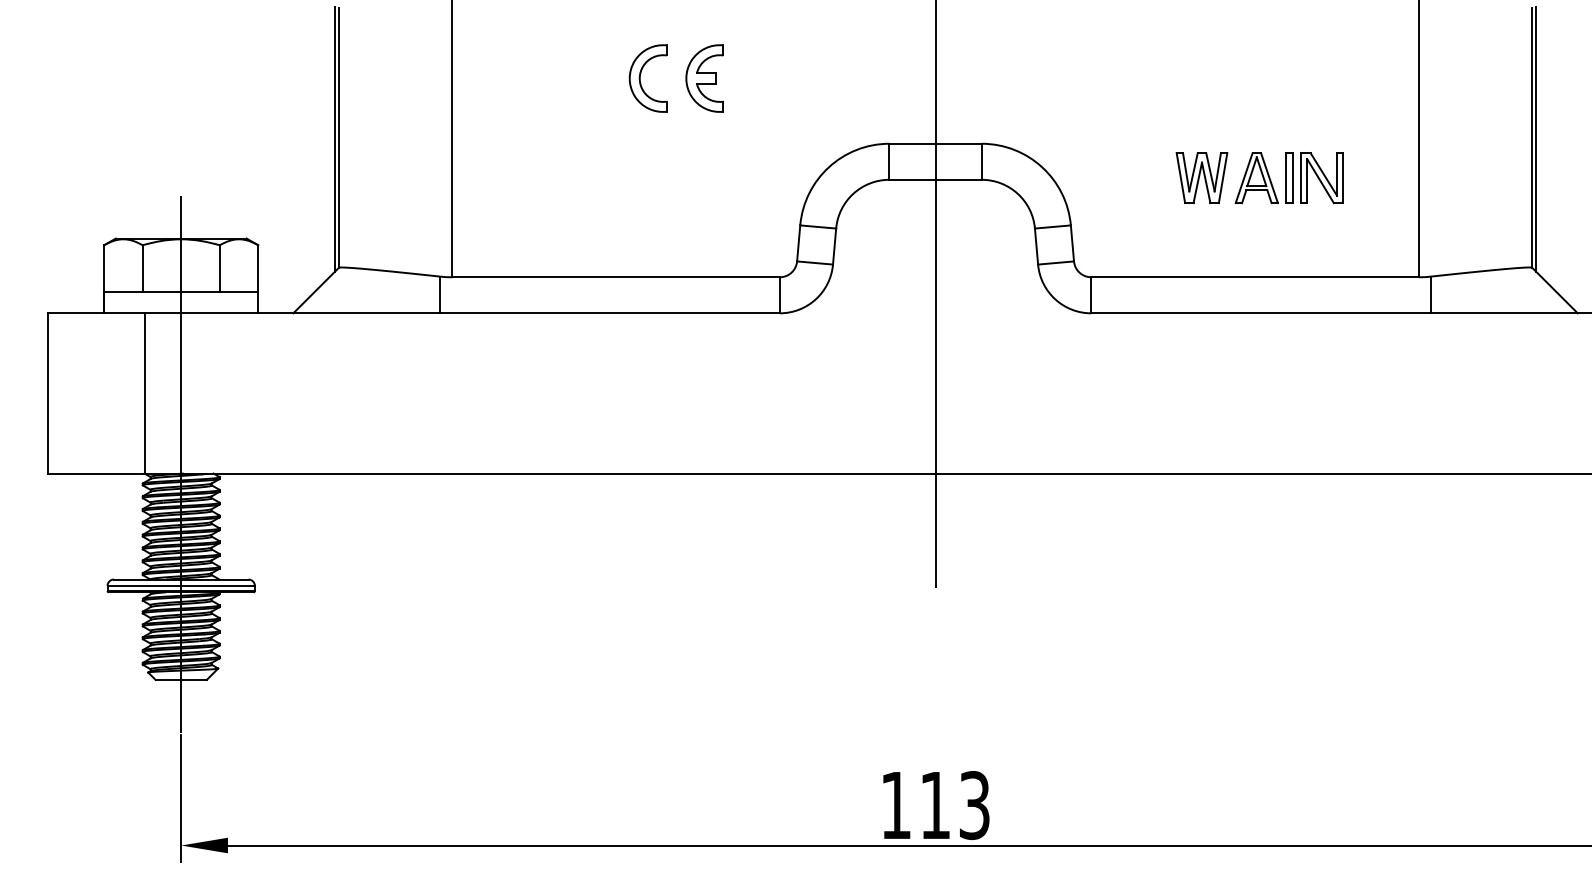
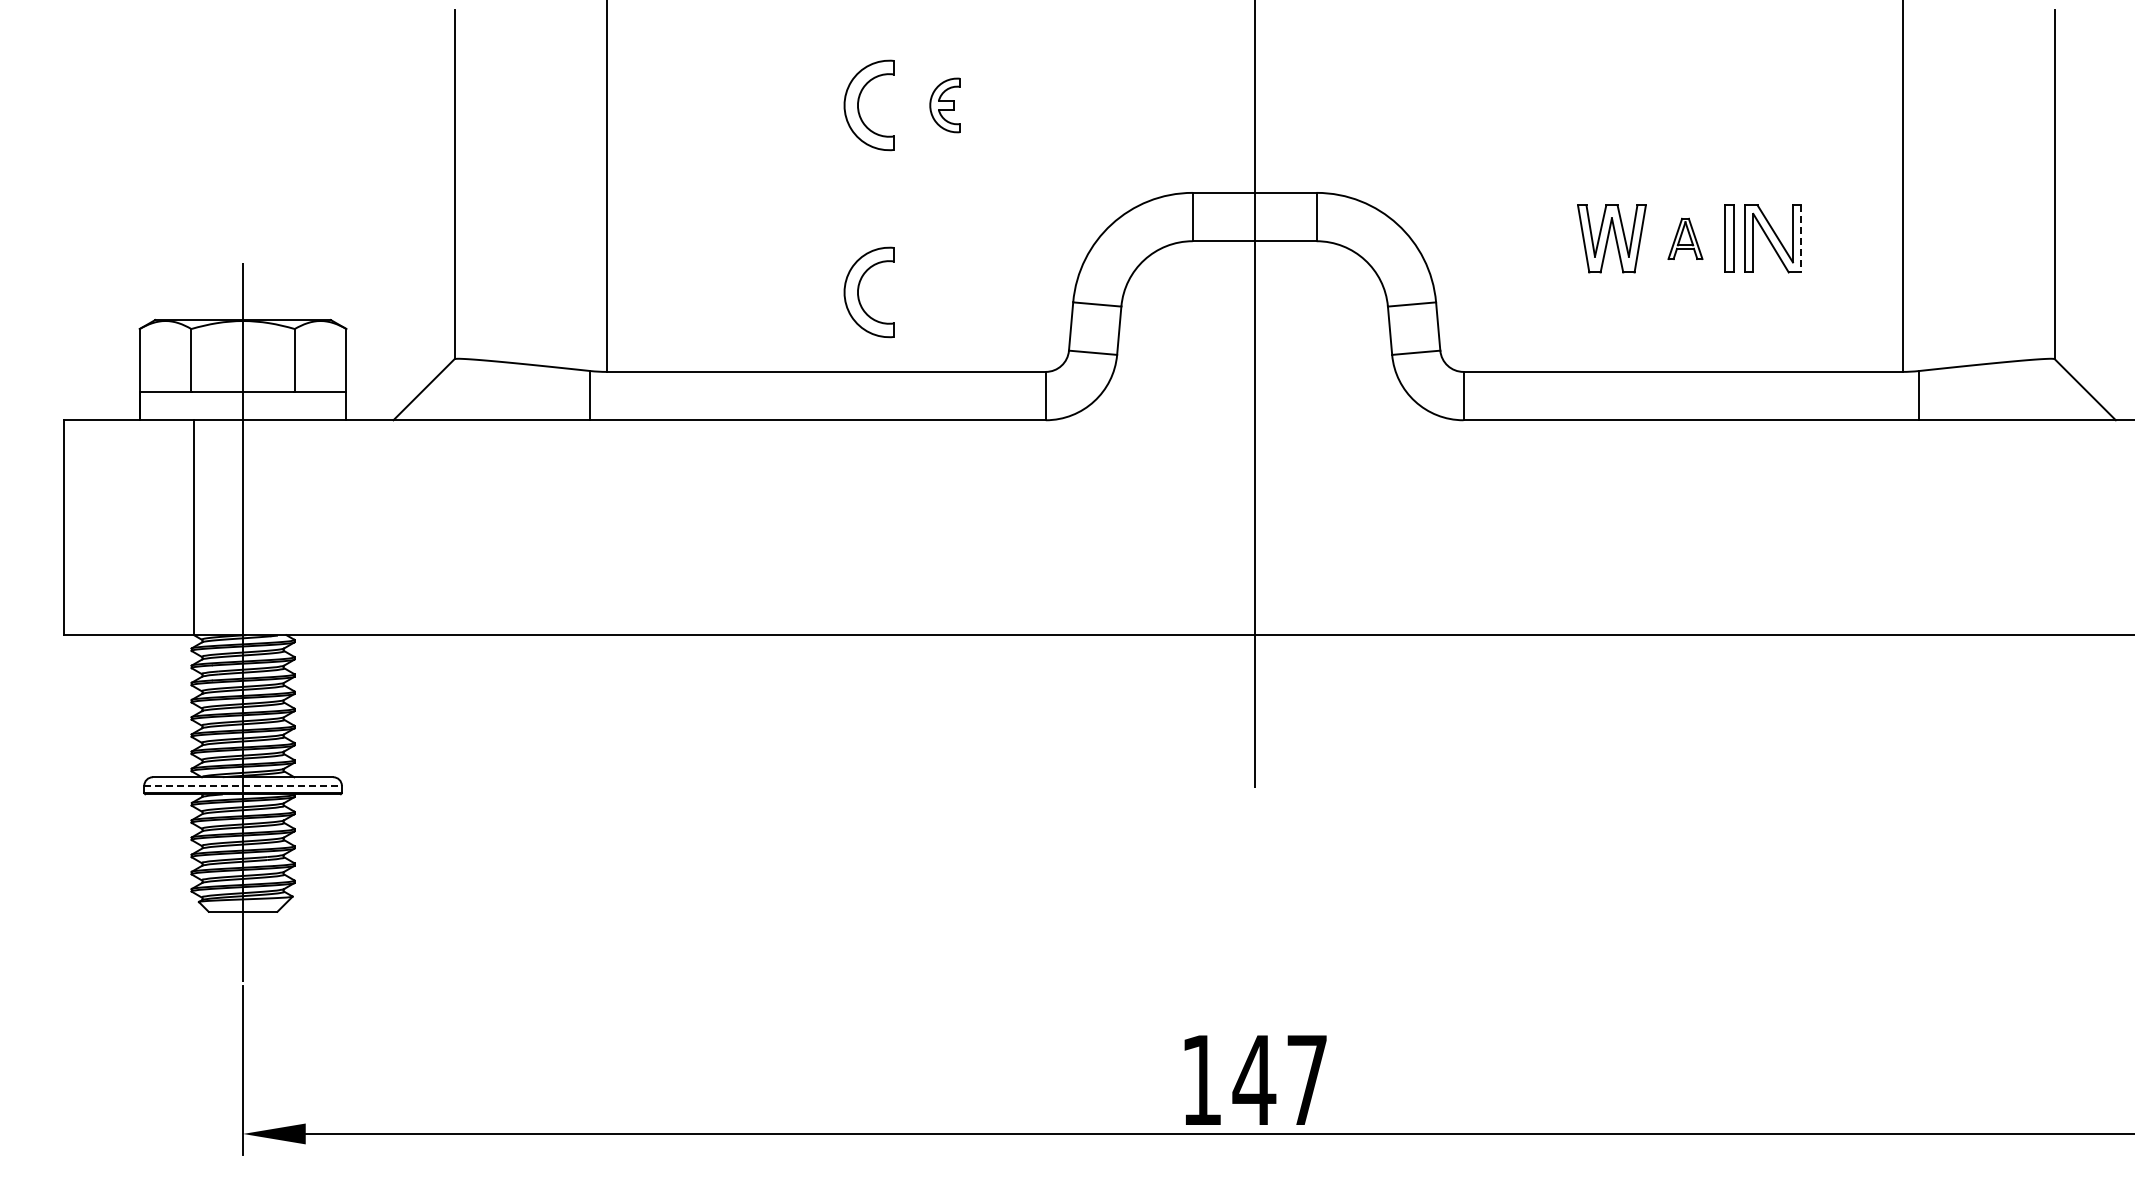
part: (704, 78) -> (944, 105), size x0.6
line: (334, 139) -> (448, 186), removed
line: (1536, 139) -> (2060, 186), removed
part: (1256, 177) -> (1685, 238), size x0.6
line: (1343, 177) -> (1801, 238), solid -> dashed
part: (640, 215) -> (859, 288), added
line: (181, 585) -> (243, 785), solid -> dashed
text: (954, 804) -> (1279, 1079), 113 -> 147

